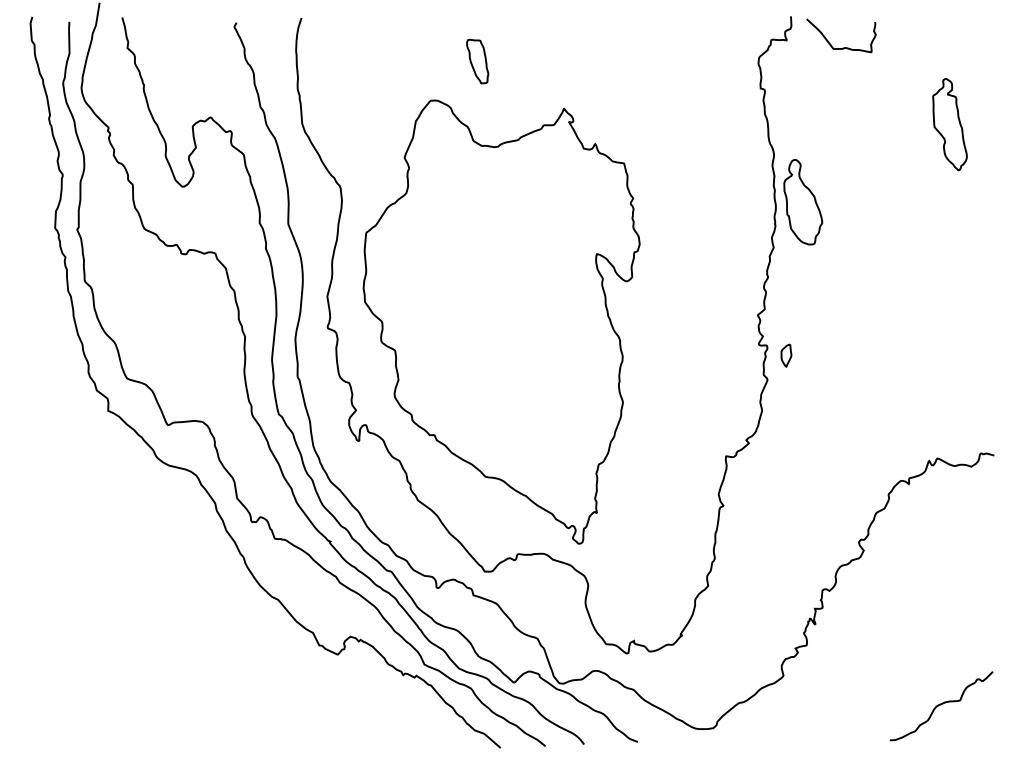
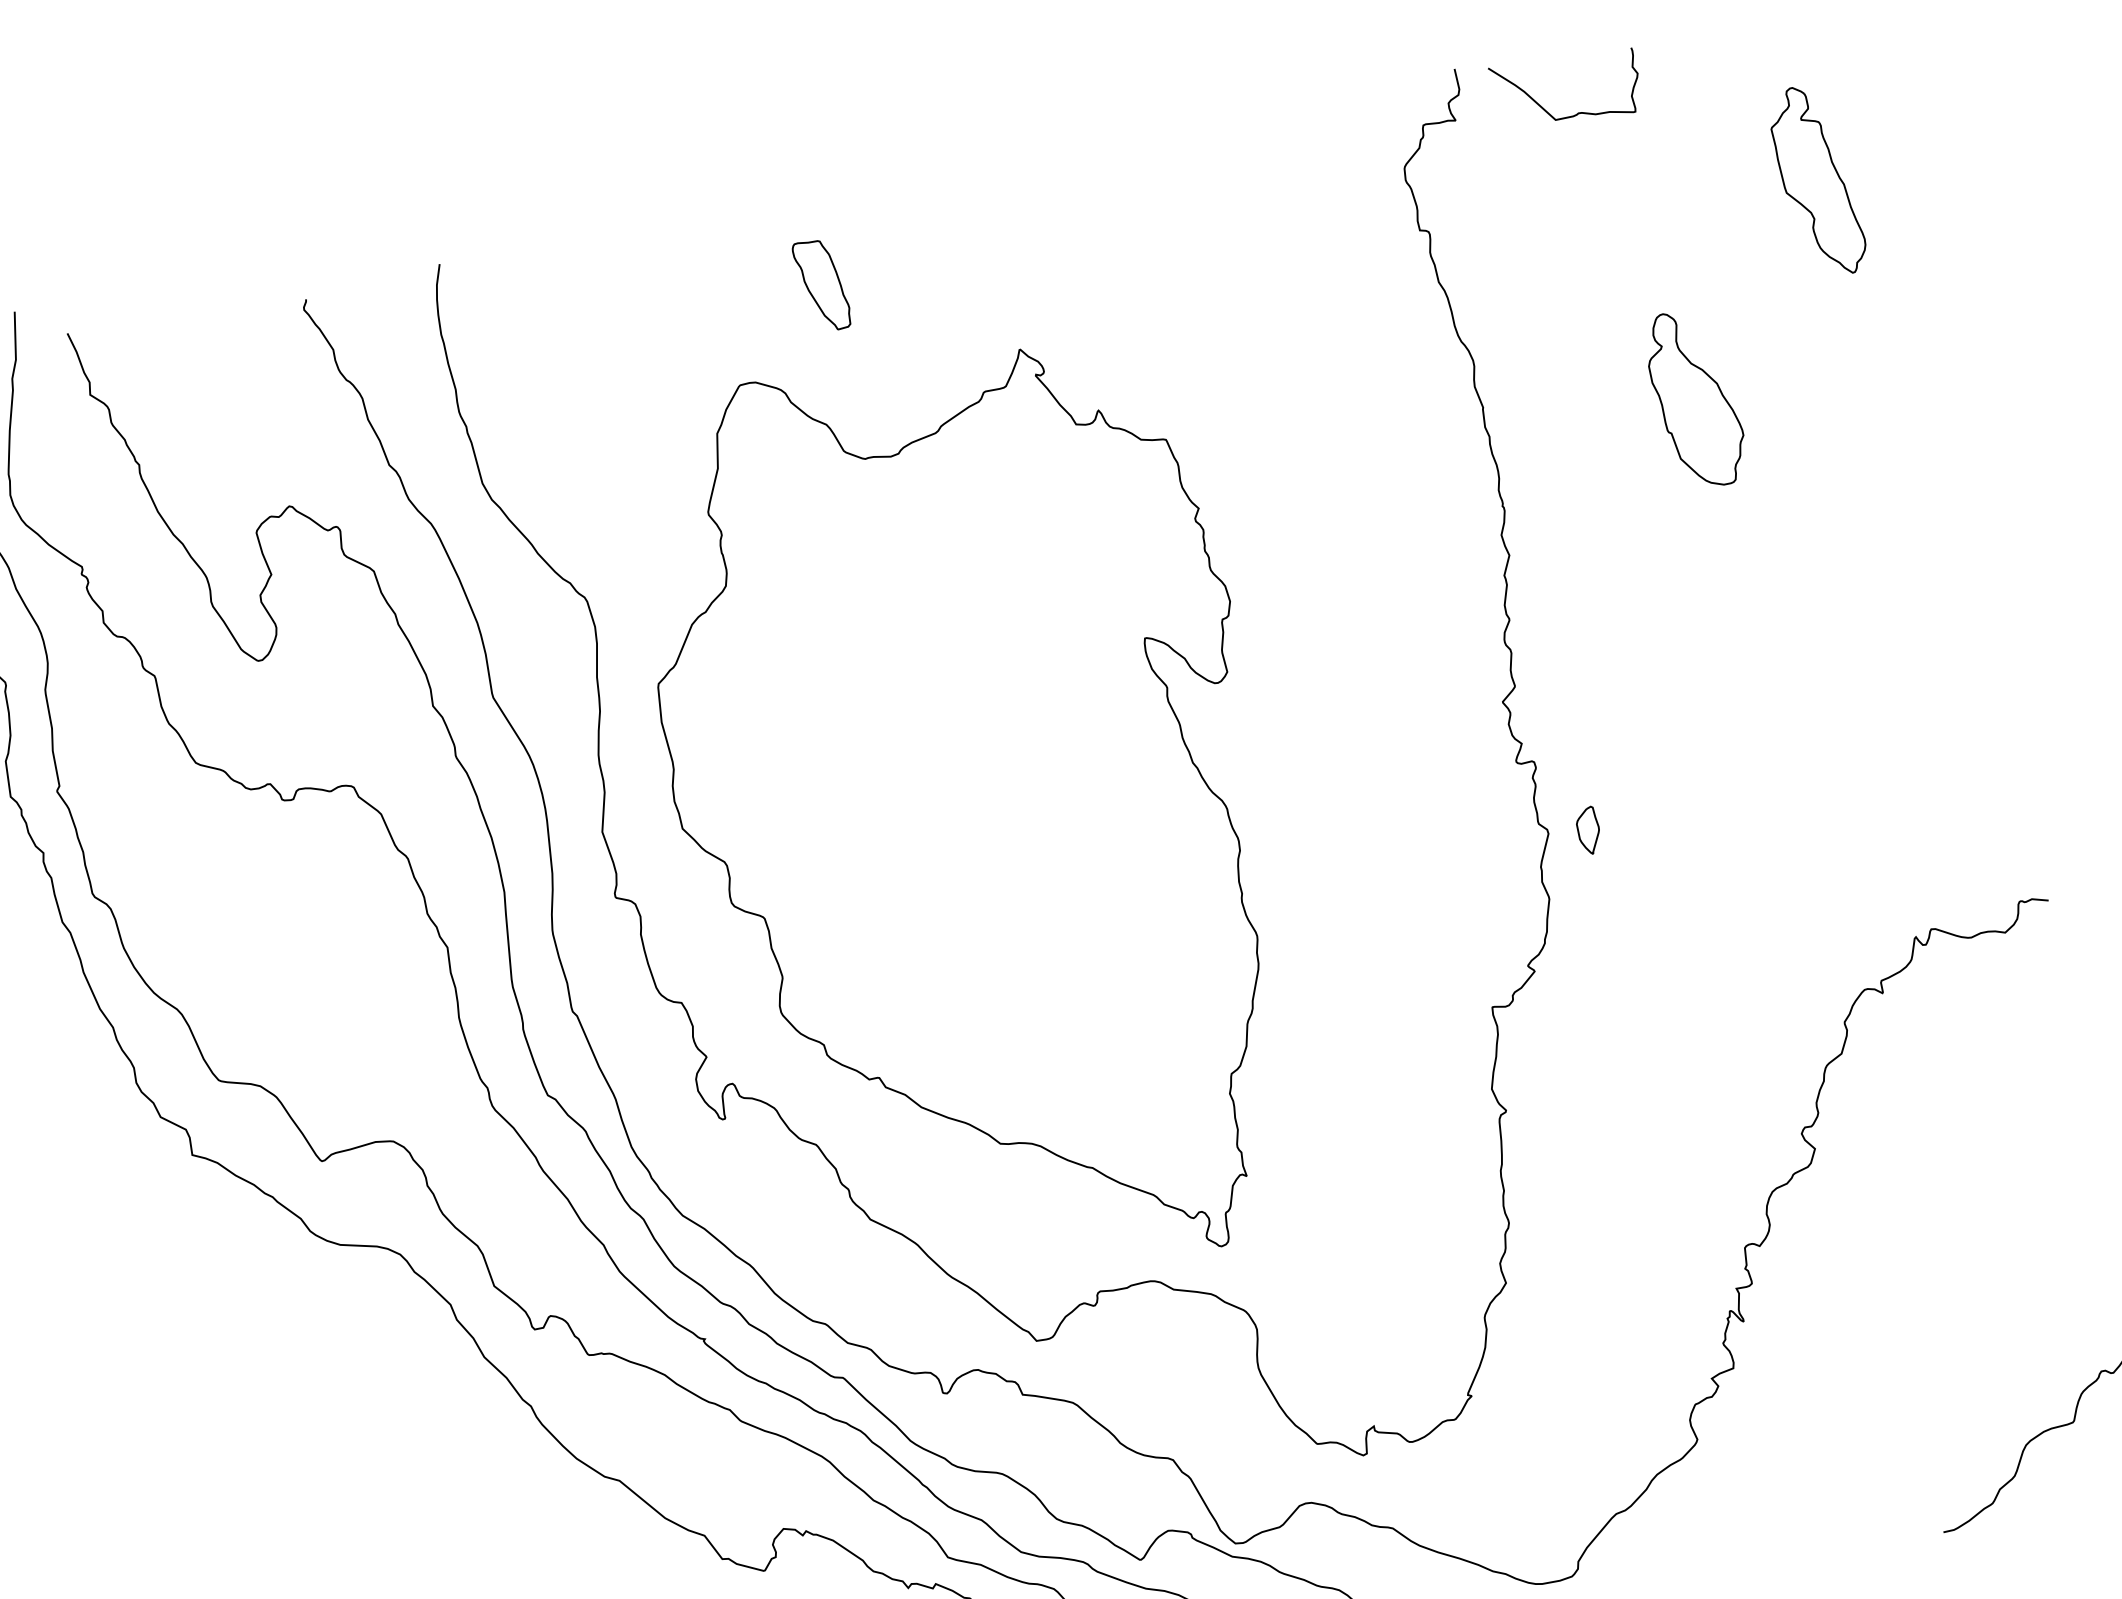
part: (949, 124) -> (1816, 181), moved
part: (803, 202) -> (1696, 399), moved
part: (786, 355) -> (1588, 830), moved

